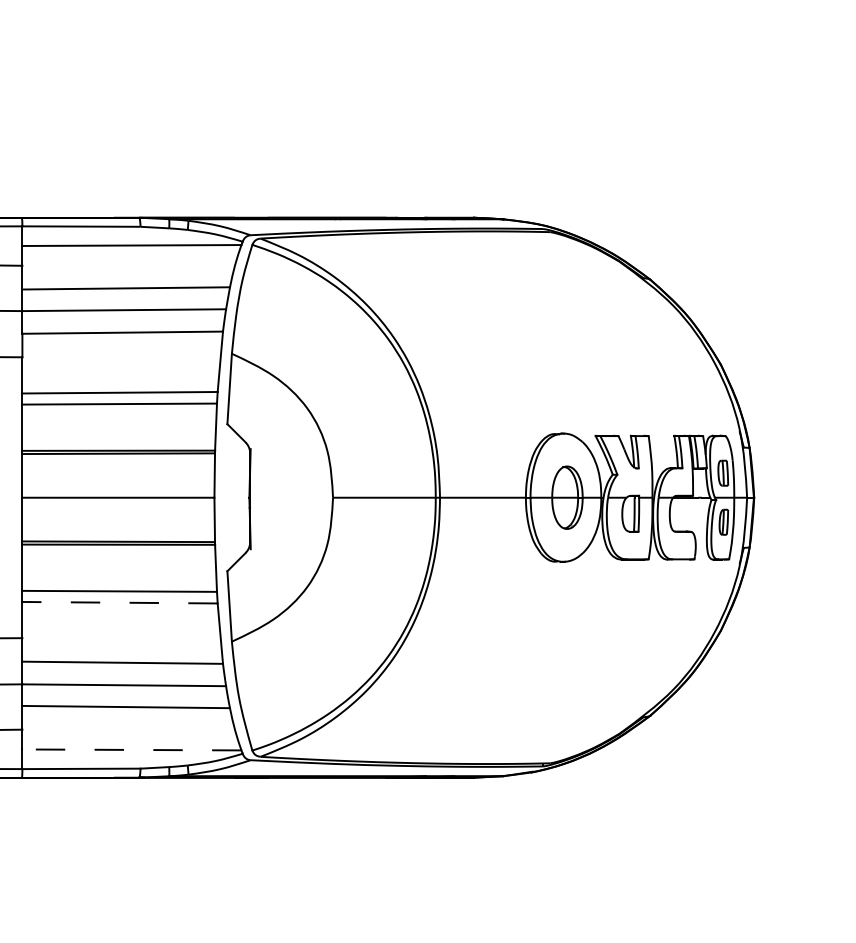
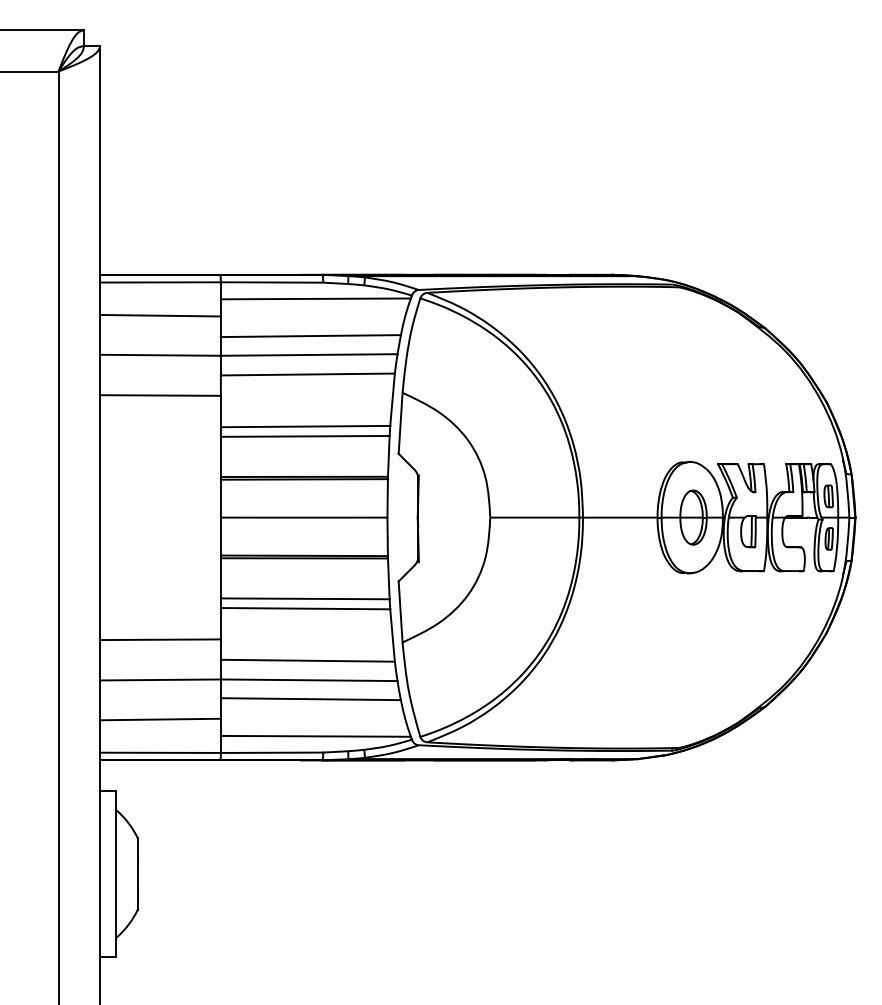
line: (119, 602) -> (305, 608), dashed -> solid
line: (131, 750) -> (315, 736), dashed -> solid

